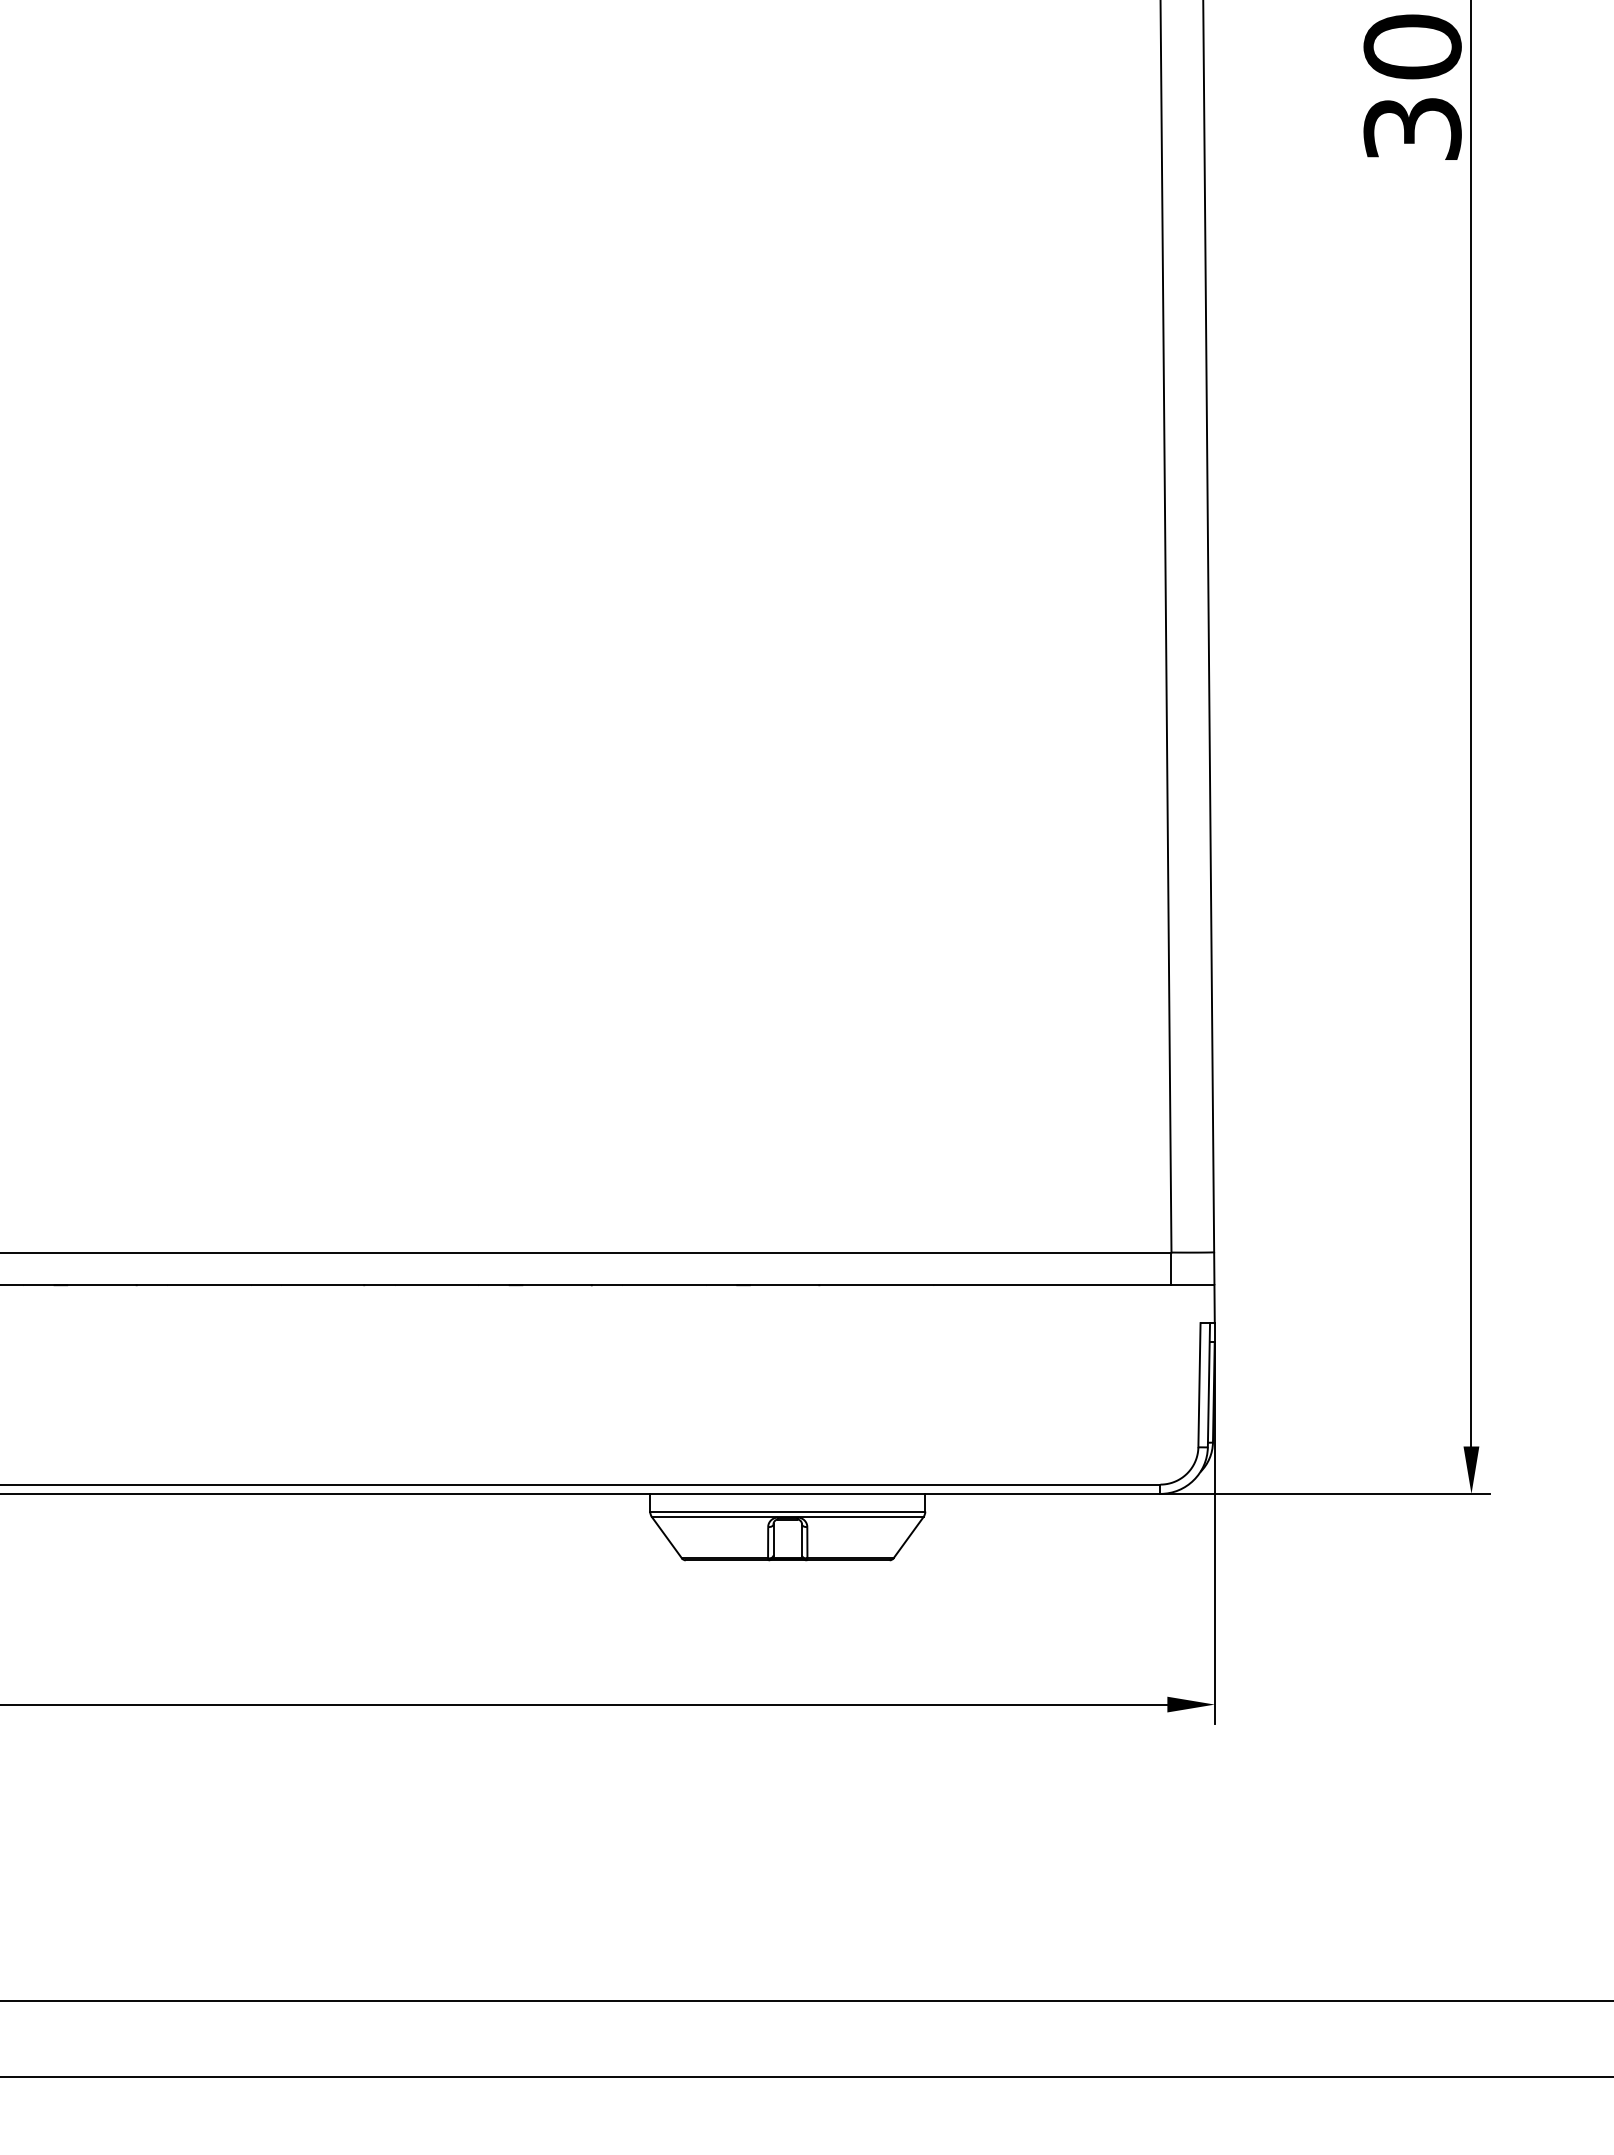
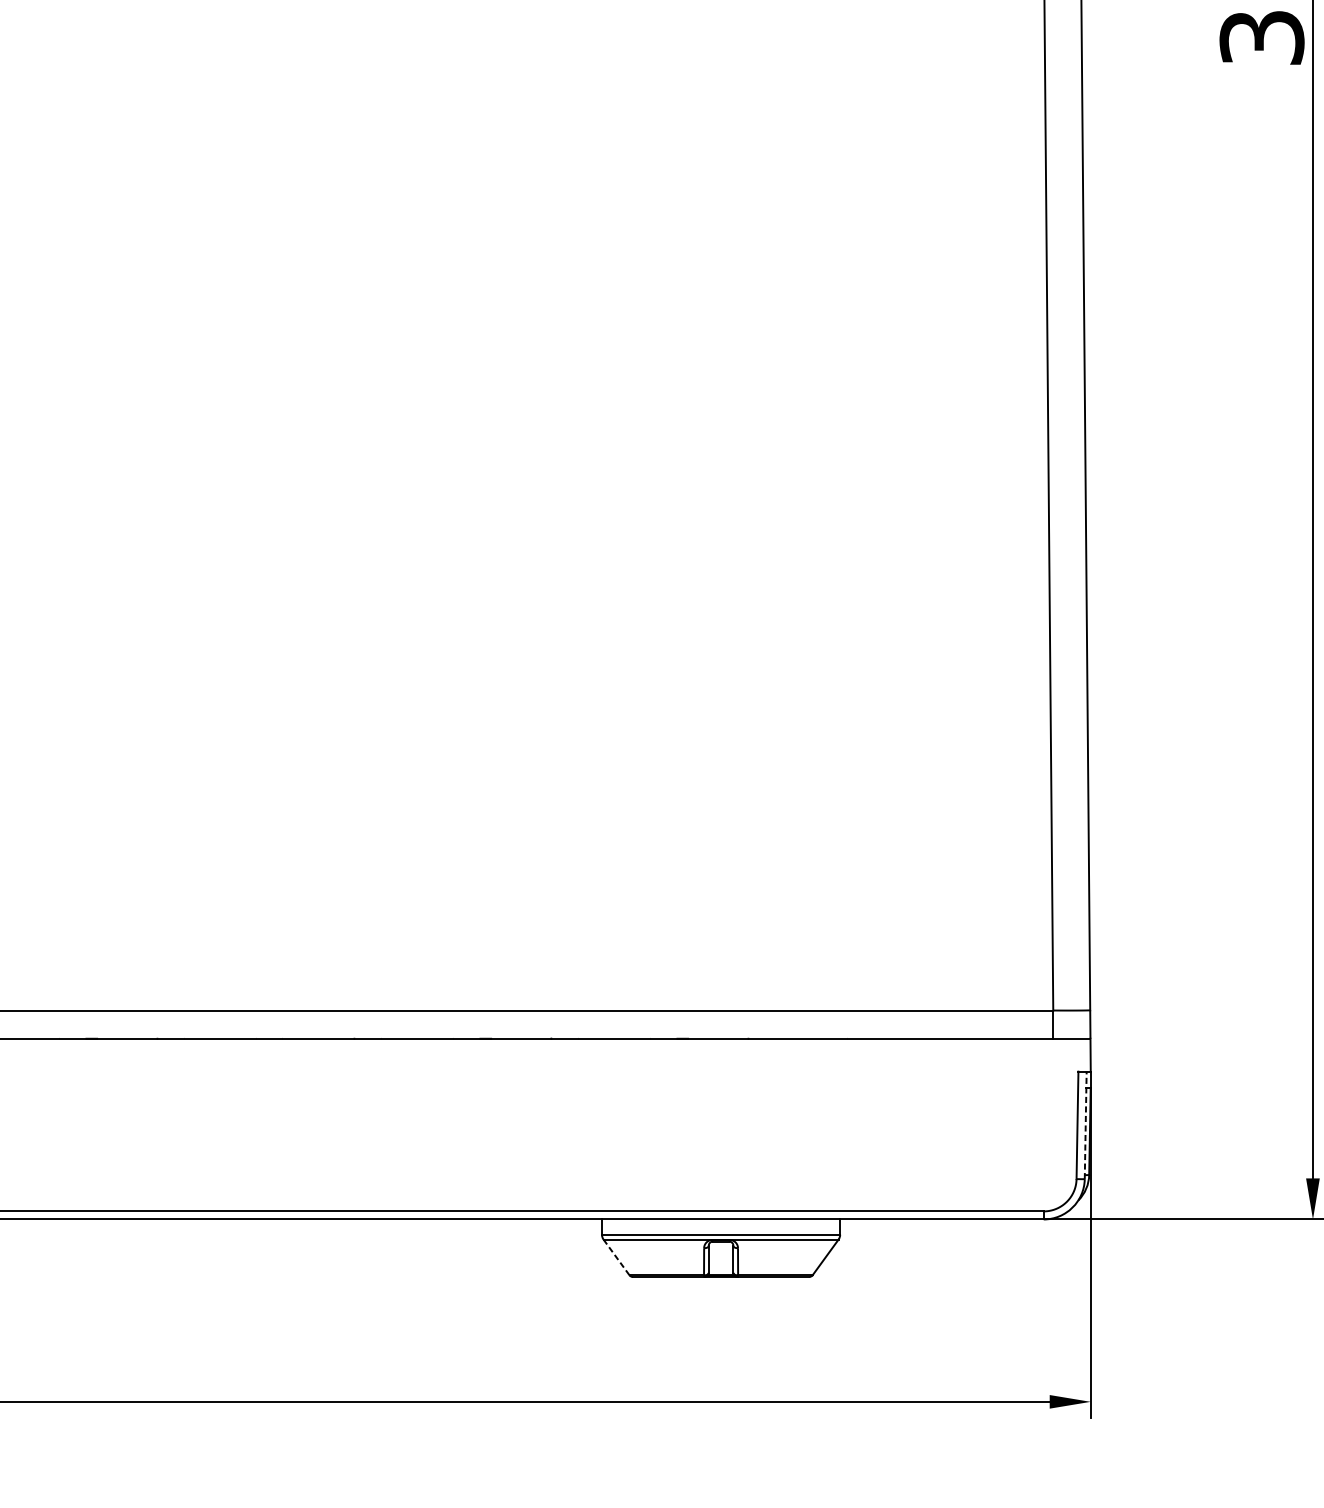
line: (1208, 1384) -> (1085, 1124), solid -> dashed
line: (666, 1537) -> (616, 1257), solid -> dashed

